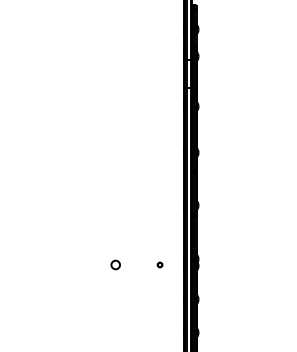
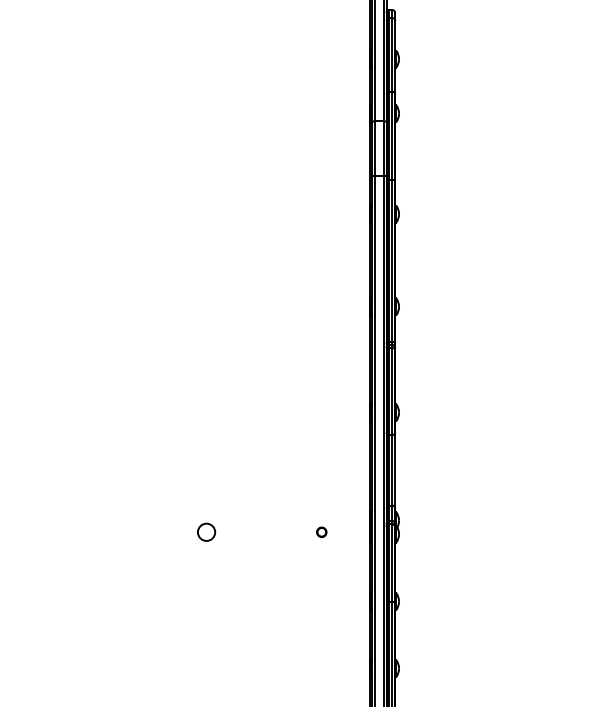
circle: (115, 264) -> (206, 531), moved

